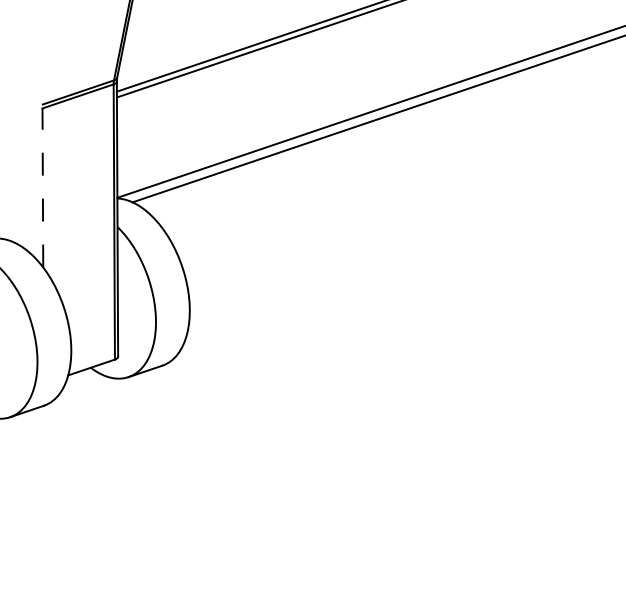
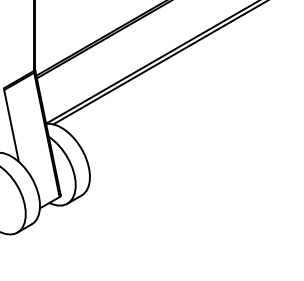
line: (42, 188) -> (11, 126), dashed -> solid

